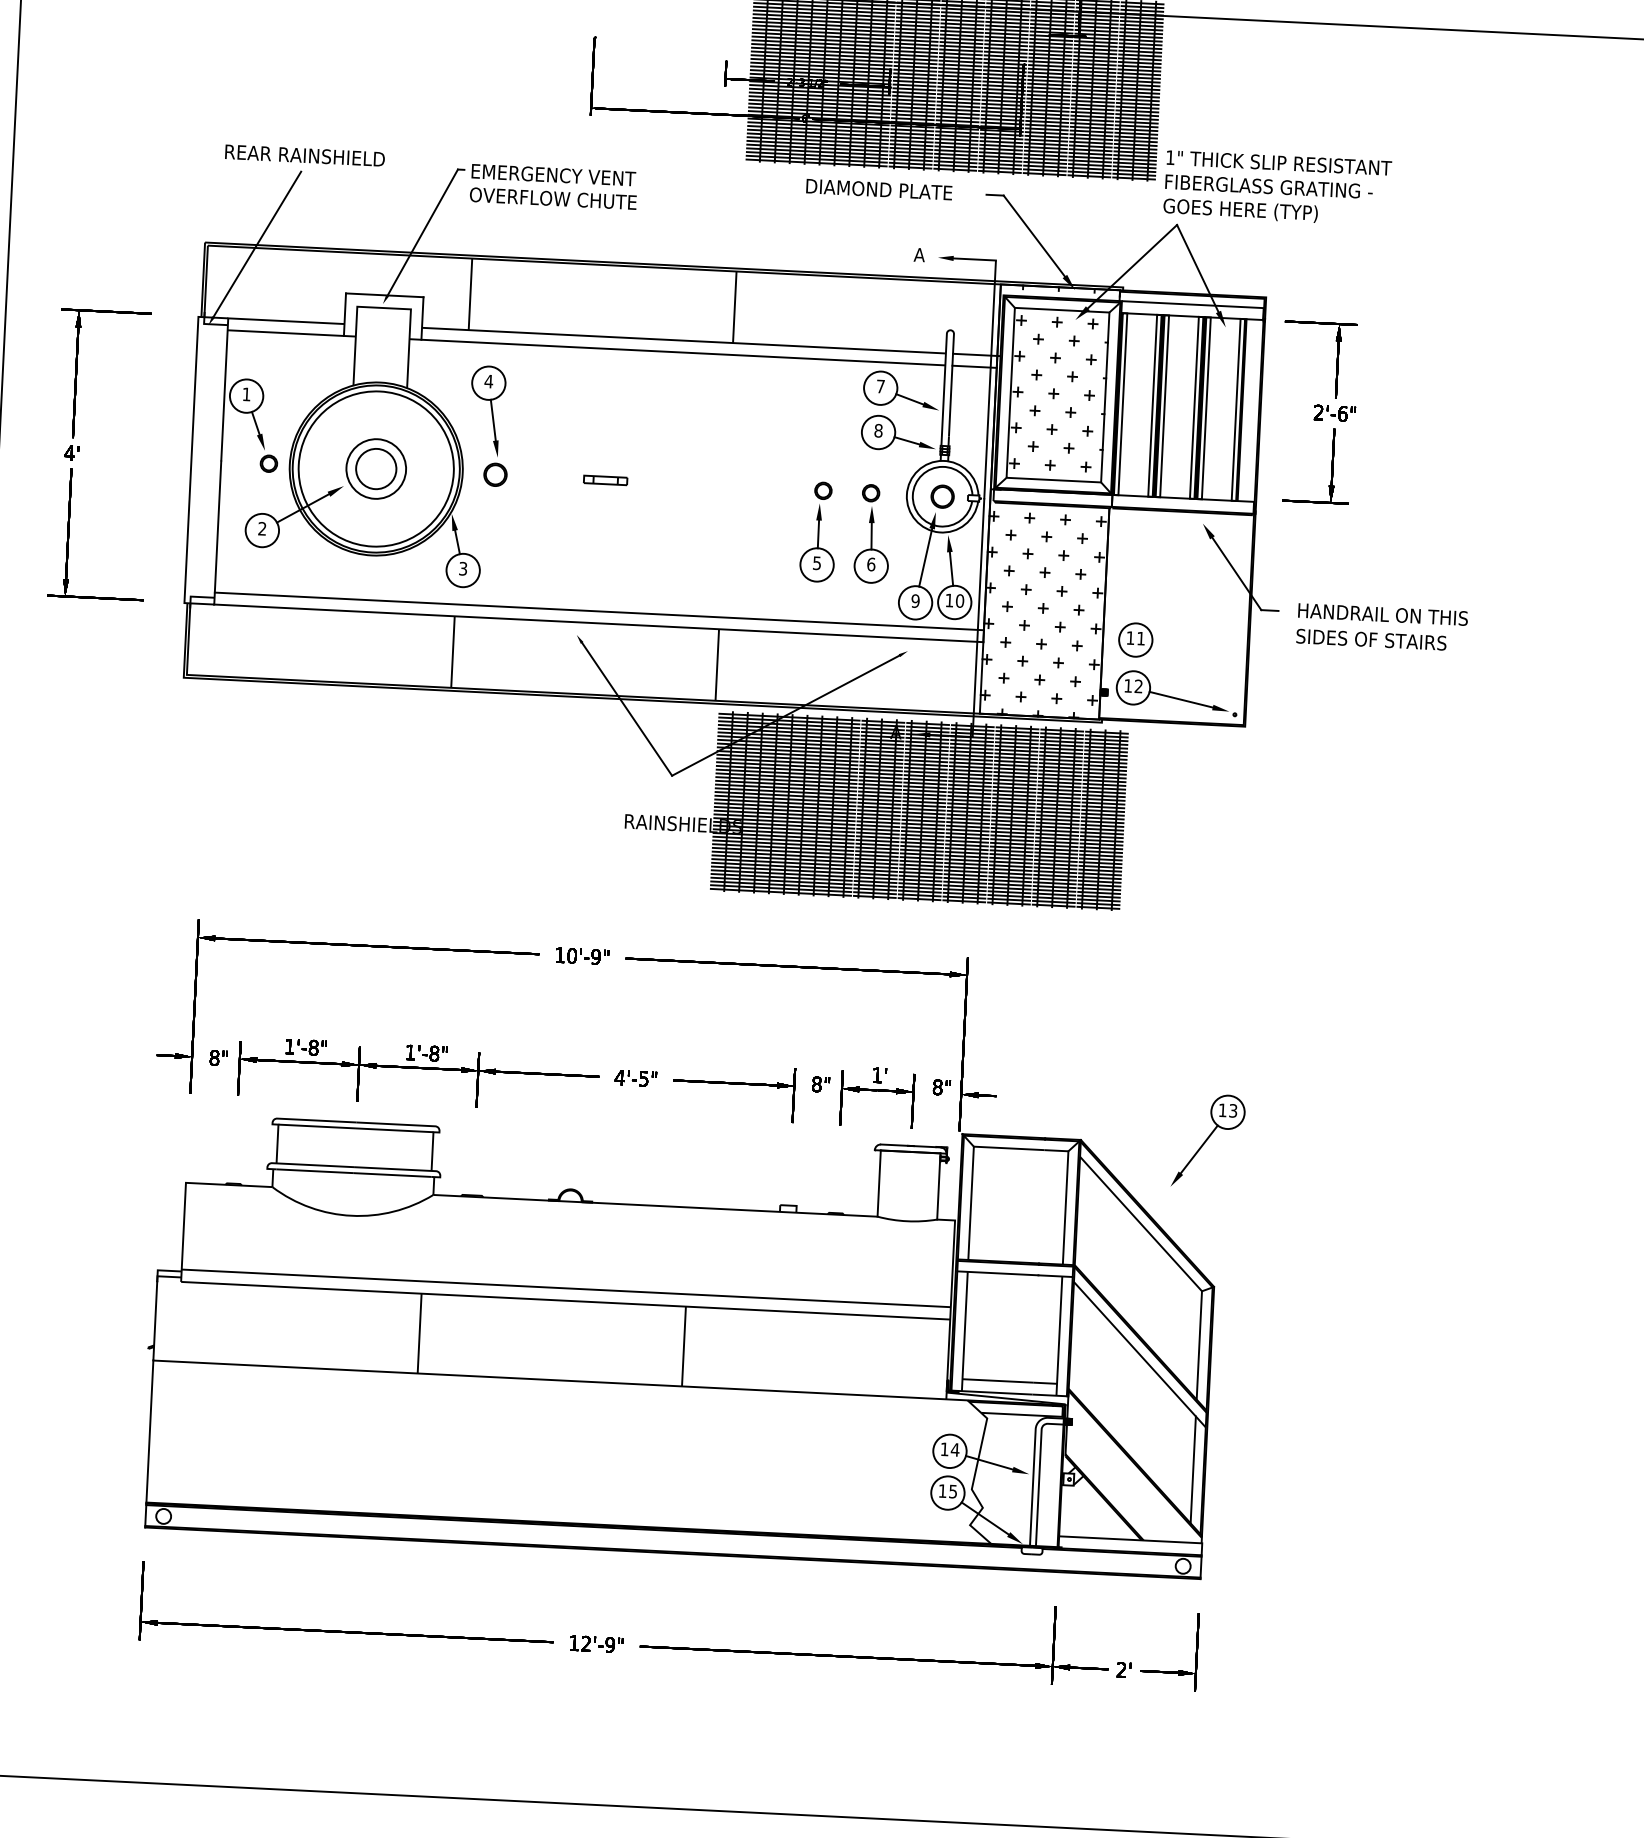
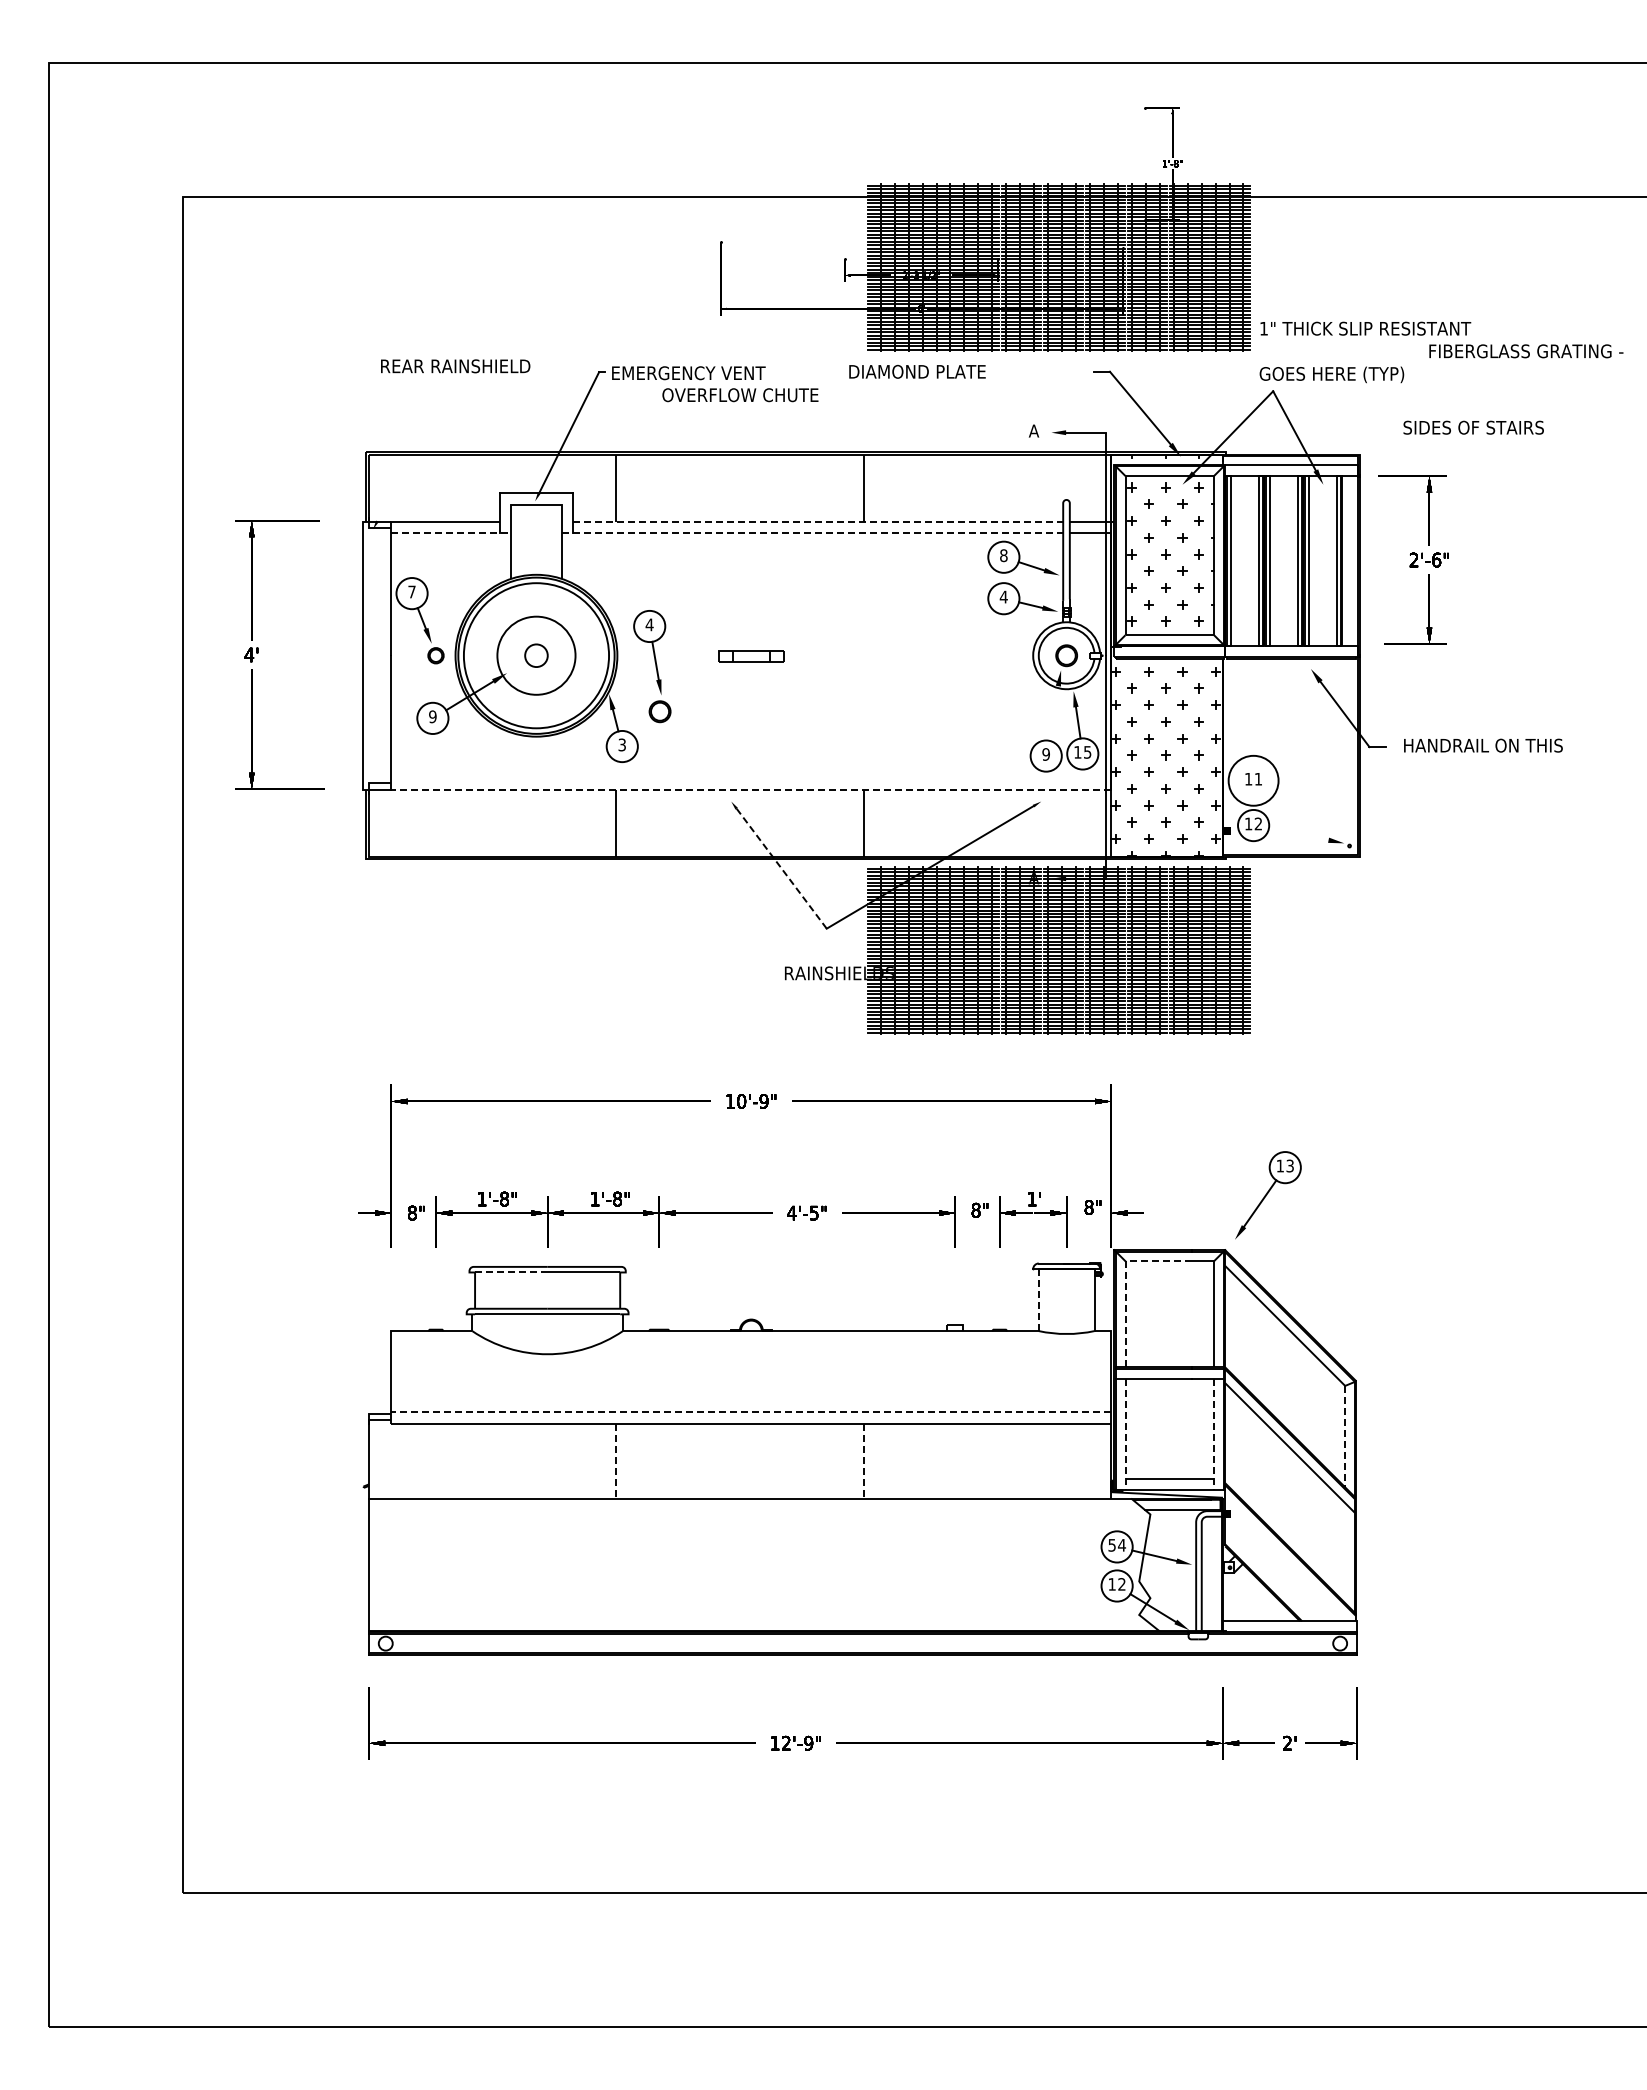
text: (1269, 186) -> (1526, 351), moved
text: (879, 189) -> (917, 371), moved
text: (553, 199) -> (740, 395), moved
line: (256, 244) -> (414, 451), removed
line: (291, 332) -> (451, 532), solid -> dashed
line: (684, 340) -> (818, 521), solid -> dashed
line: (677, 351) -> (812, 532), solid -> dashed
text: (880, 386) -> (1003, 555), 7 -> 8
text: (246, 393) -> (411, 591), 1 -> 7
part: (489, 426) -> (652, 666), moved
text: (878, 430) -> (1003, 596), 8 -> 4
circle: (376, 468) -> (536, 655), size x0.6
circle: (376, 468) -> (536, 655), size x1.4
part: (604, 479) -> (750, 655), size x1.6
text: (262, 528) -> (432, 716), 2 -> 9
part: (818, 532) -> (952, 694), removed
part: (872, 533) -> (1002, 693), removed
line: (925, 557) -> (1053, 713), removed
text: (959, 601) -> (1087, 752), 10 -> 15
line: (599, 611) -> (751, 778), removed
line: (598, 623) -> (751, 789), solid -> dashed
circle: (1135, 639) -> (1253, 780), size x1.6
text: (1371, 639) -> (1473, 427), moved
line: (1180, 699) -> (1298, 834), removed
line: (626, 709) -> (781, 868), solid -> dashed
line: (317, 1126) -> (511, 1272), solid -> dashed
part: (1208, 1141) -> (1268, 1195), moved
line: (972, 1168) -> (1125, 1281), solid -> dashed
line: (878, 1184) -> (1038, 1300), solid -> dashed
line: (566, 1288) -> (751, 1412), solid -> dashed
line: (964, 1331) -> (1125, 1434), solid -> dashed
line: (419, 1333) -> (616, 1461), solid -> dashed
line: (1059, 1336) -> (1214, 1434), solid -> dashed
line: (1199, 1345) -> (1345, 1436), solid -> dashed
line: (683, 1346) -> (863, 1461), solid -> dashed
text: (944, 1449) -> (1111, 1545), 14 -> 54
line: (1193, 1470) -> (1345, 1553), removed
text: (952, 1491) -> (1121, 1584), 15 -> 12

